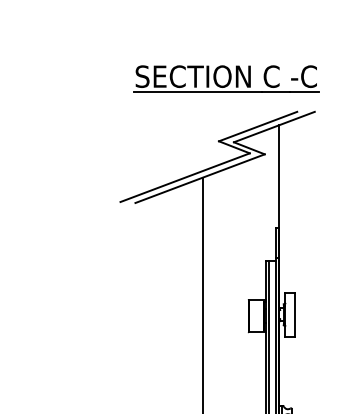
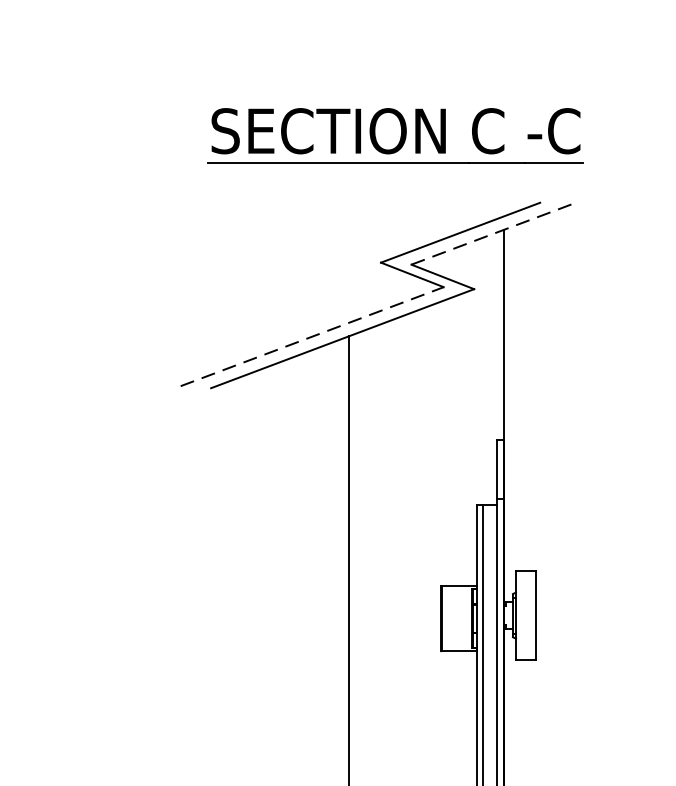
line: (274, 126) -> (493, 232), solid -> dashed
line: (185, 177) -> (312, 336), solid -> dashed

